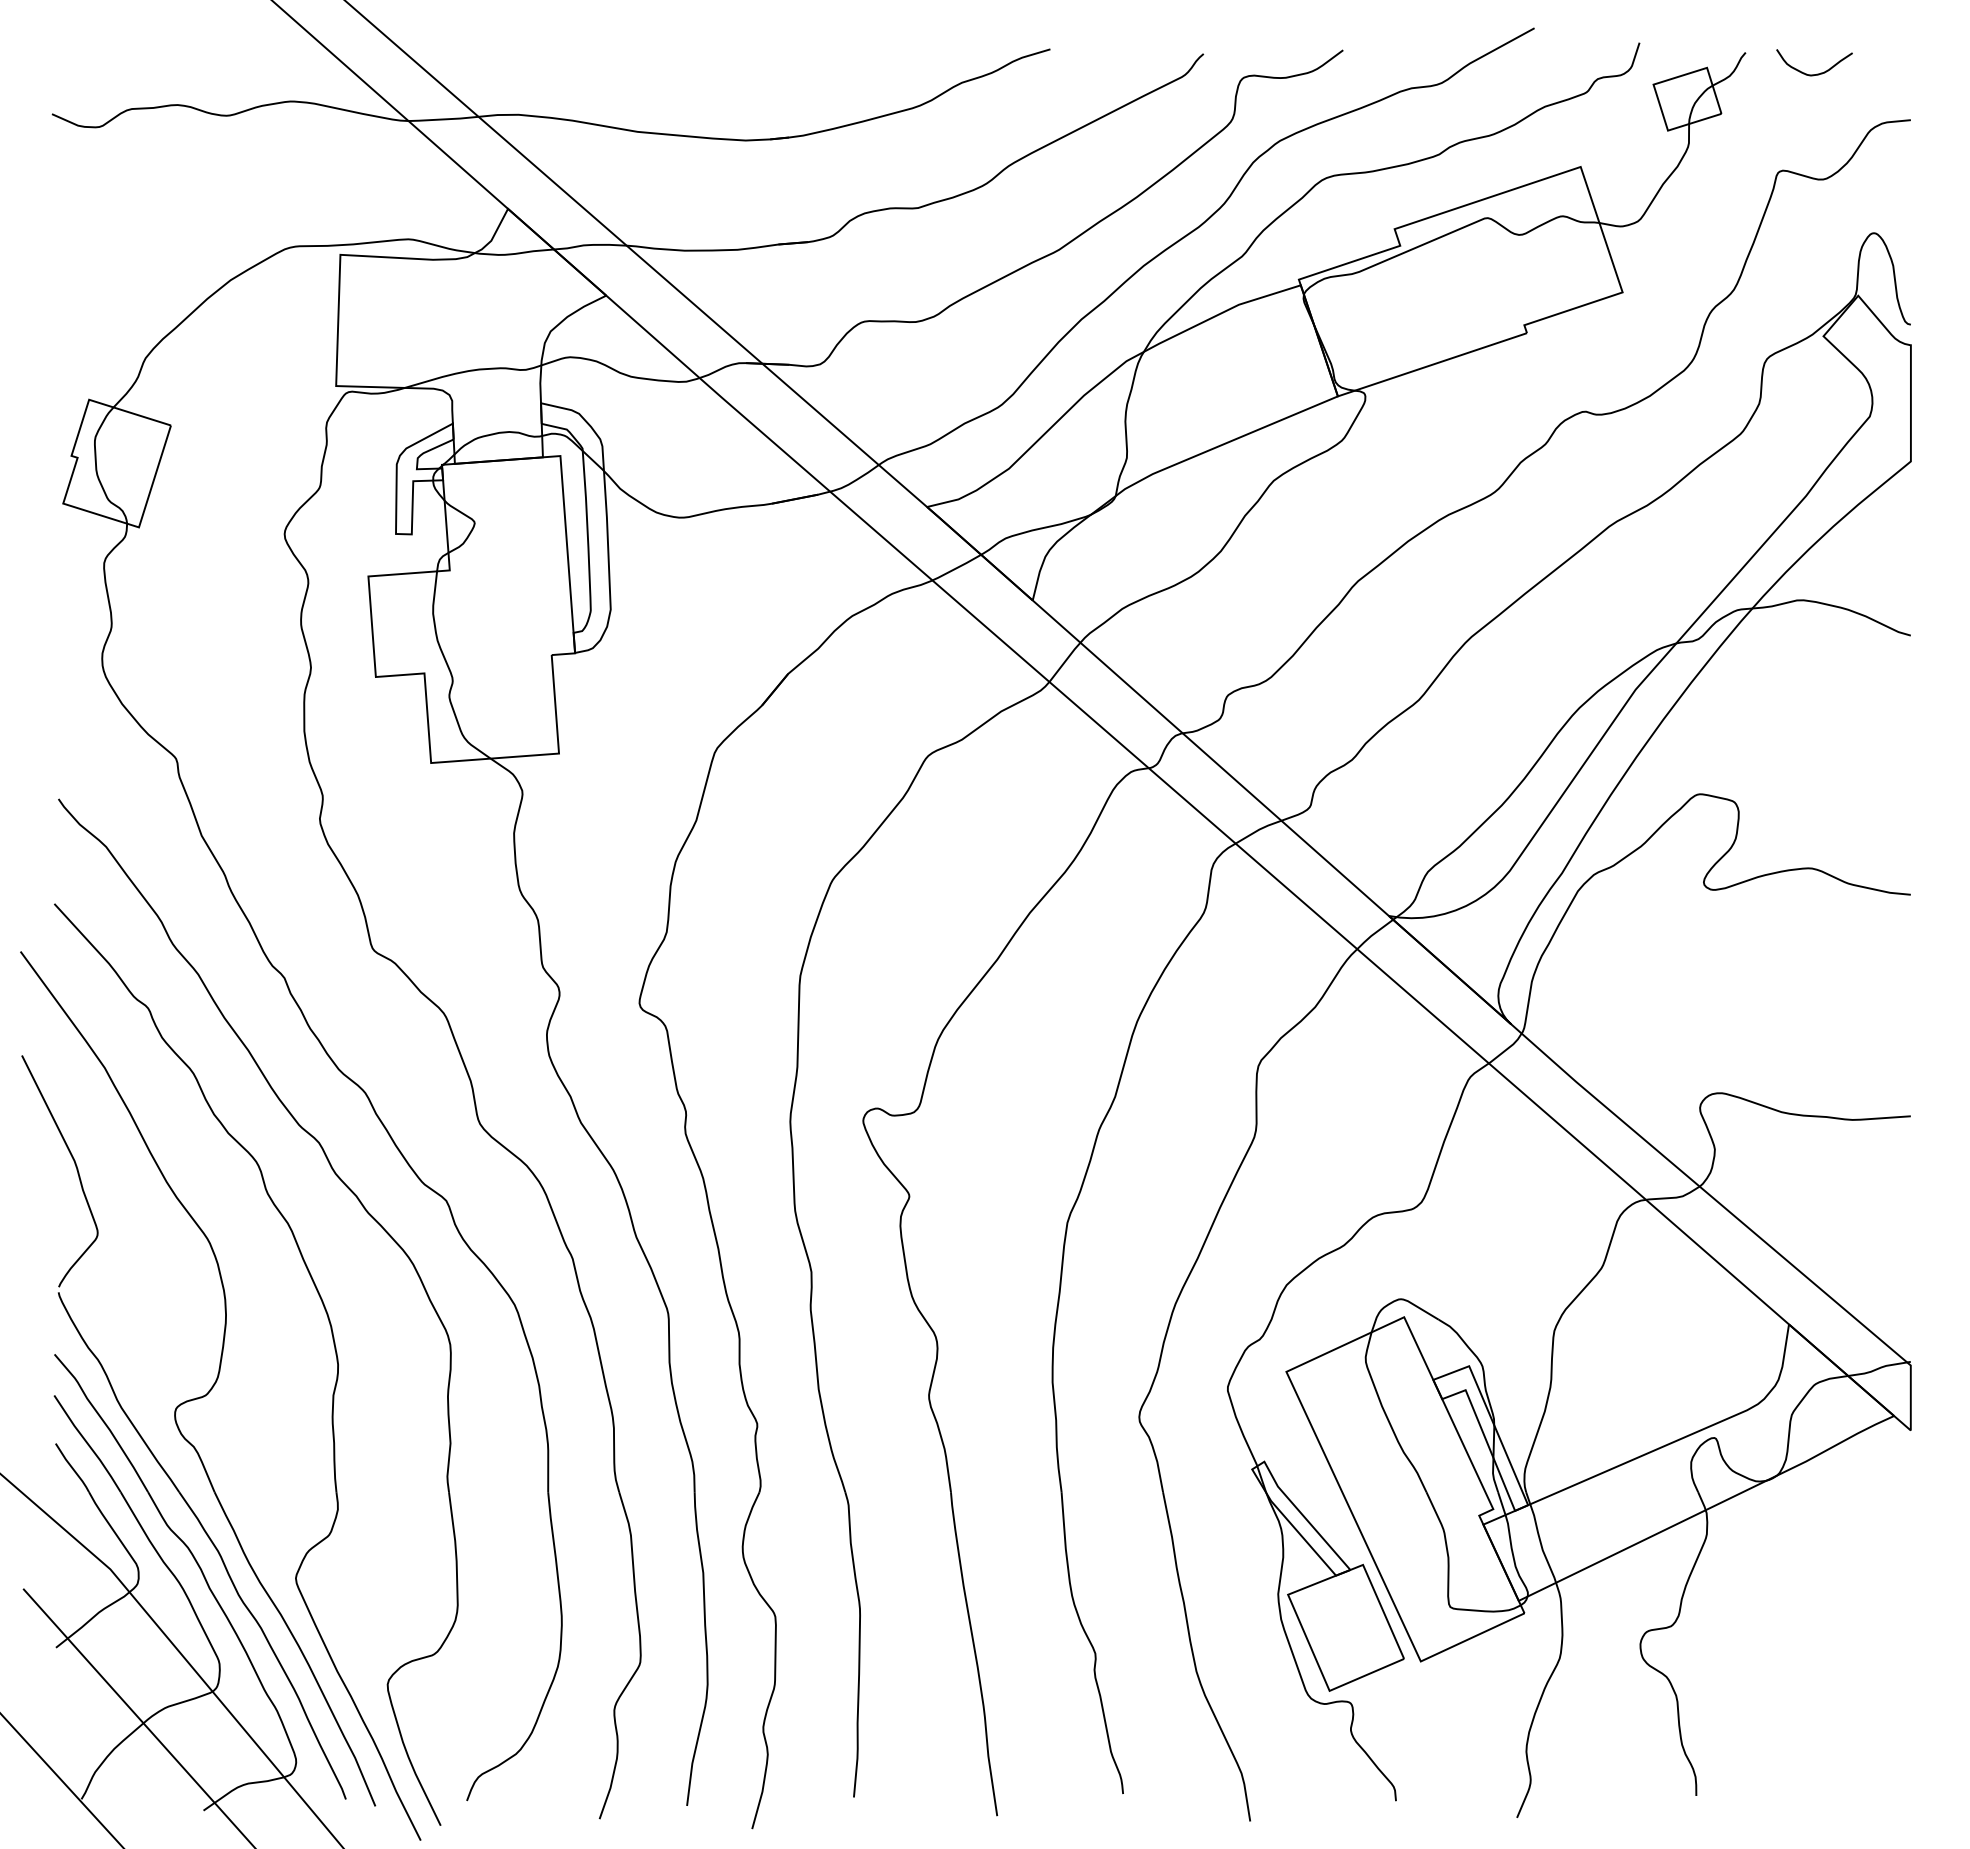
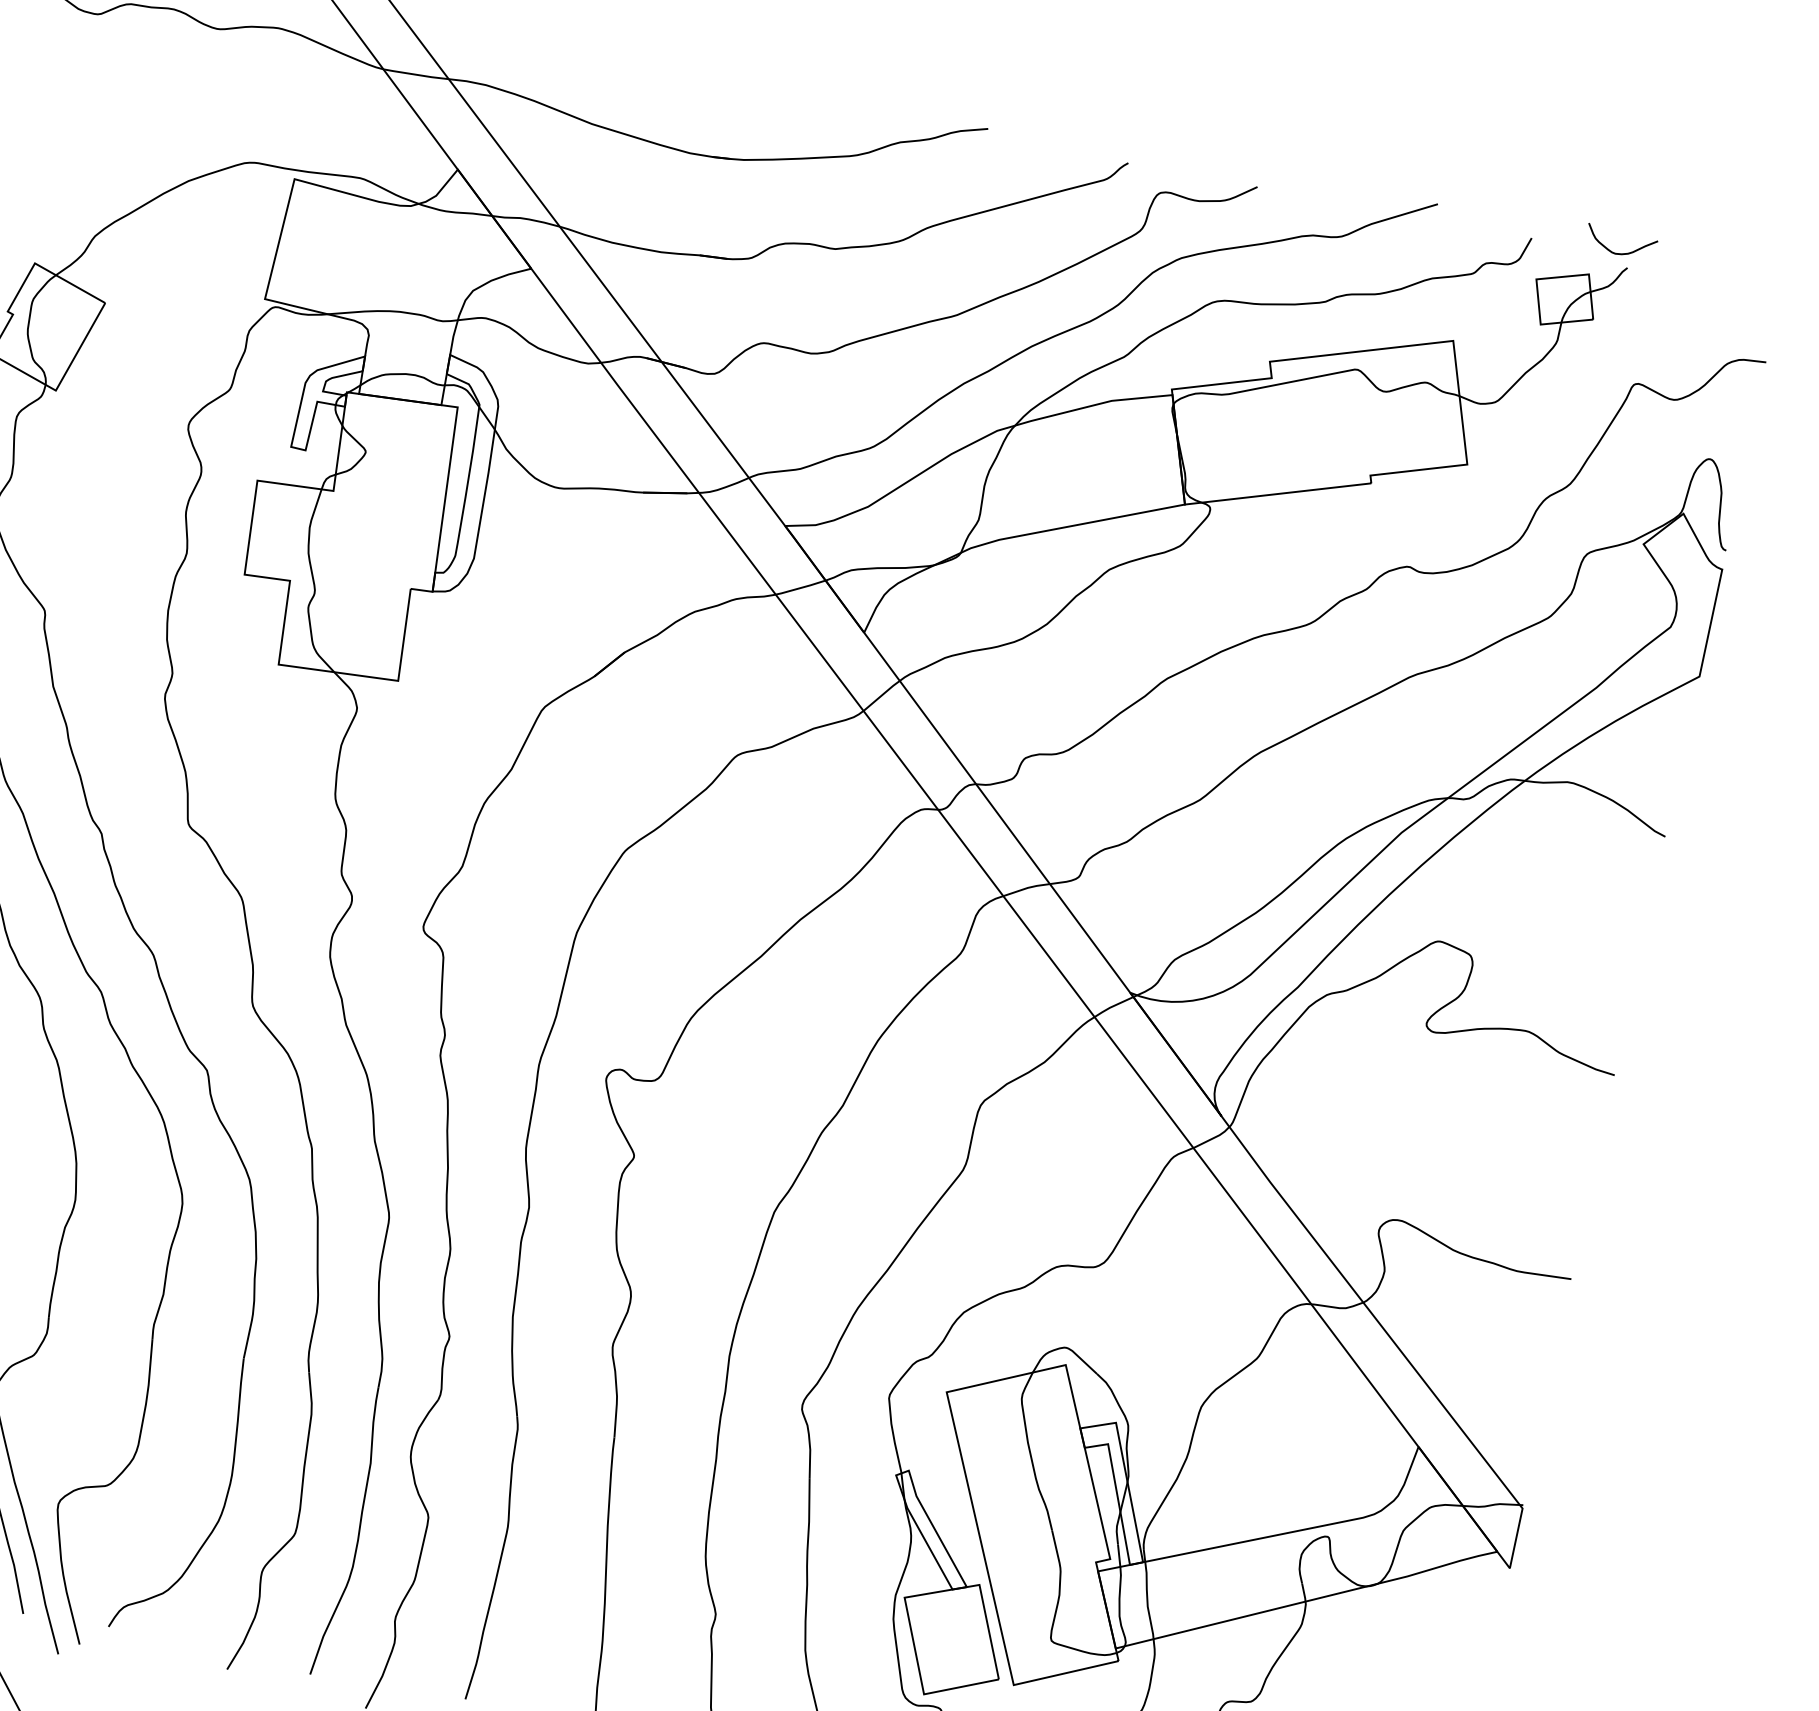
curve: (1816, 73) -> (1620, 252), moved

